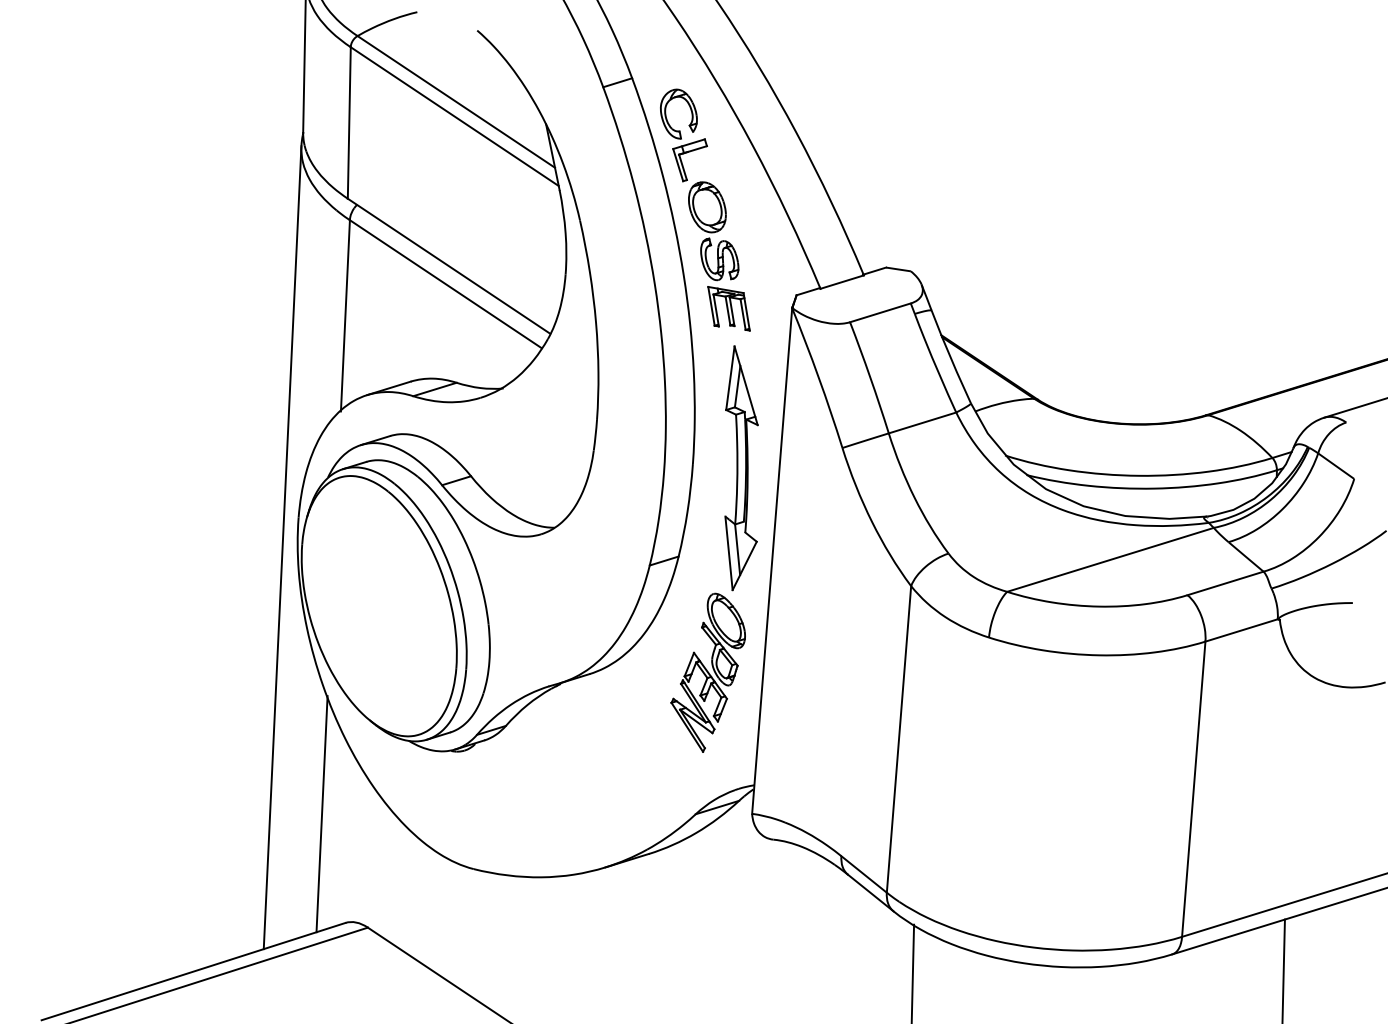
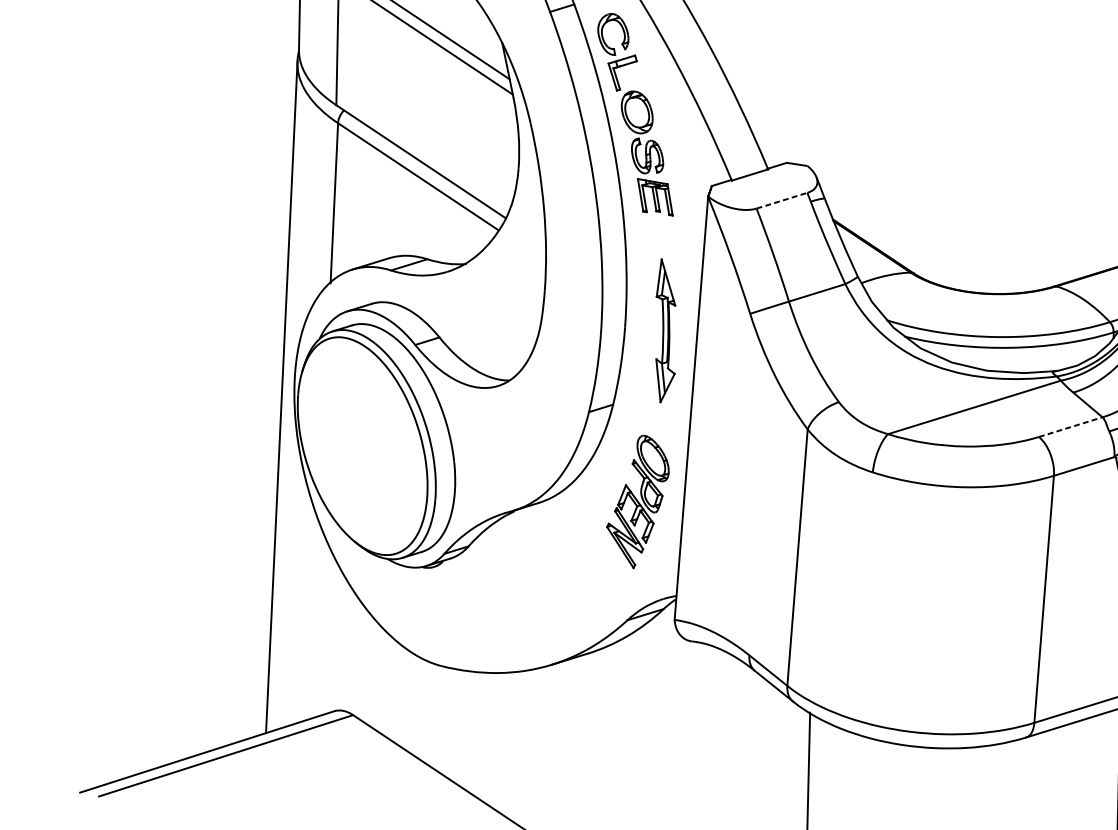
line: (880, 312) -> (782, 200), solid -> dashed
part: (741, 468) -> (665, 330), size x0.7
line: (1225, 583) -> (1070, 427), solid -> dashed
line: (321, 814) -> (314, 620), removed

